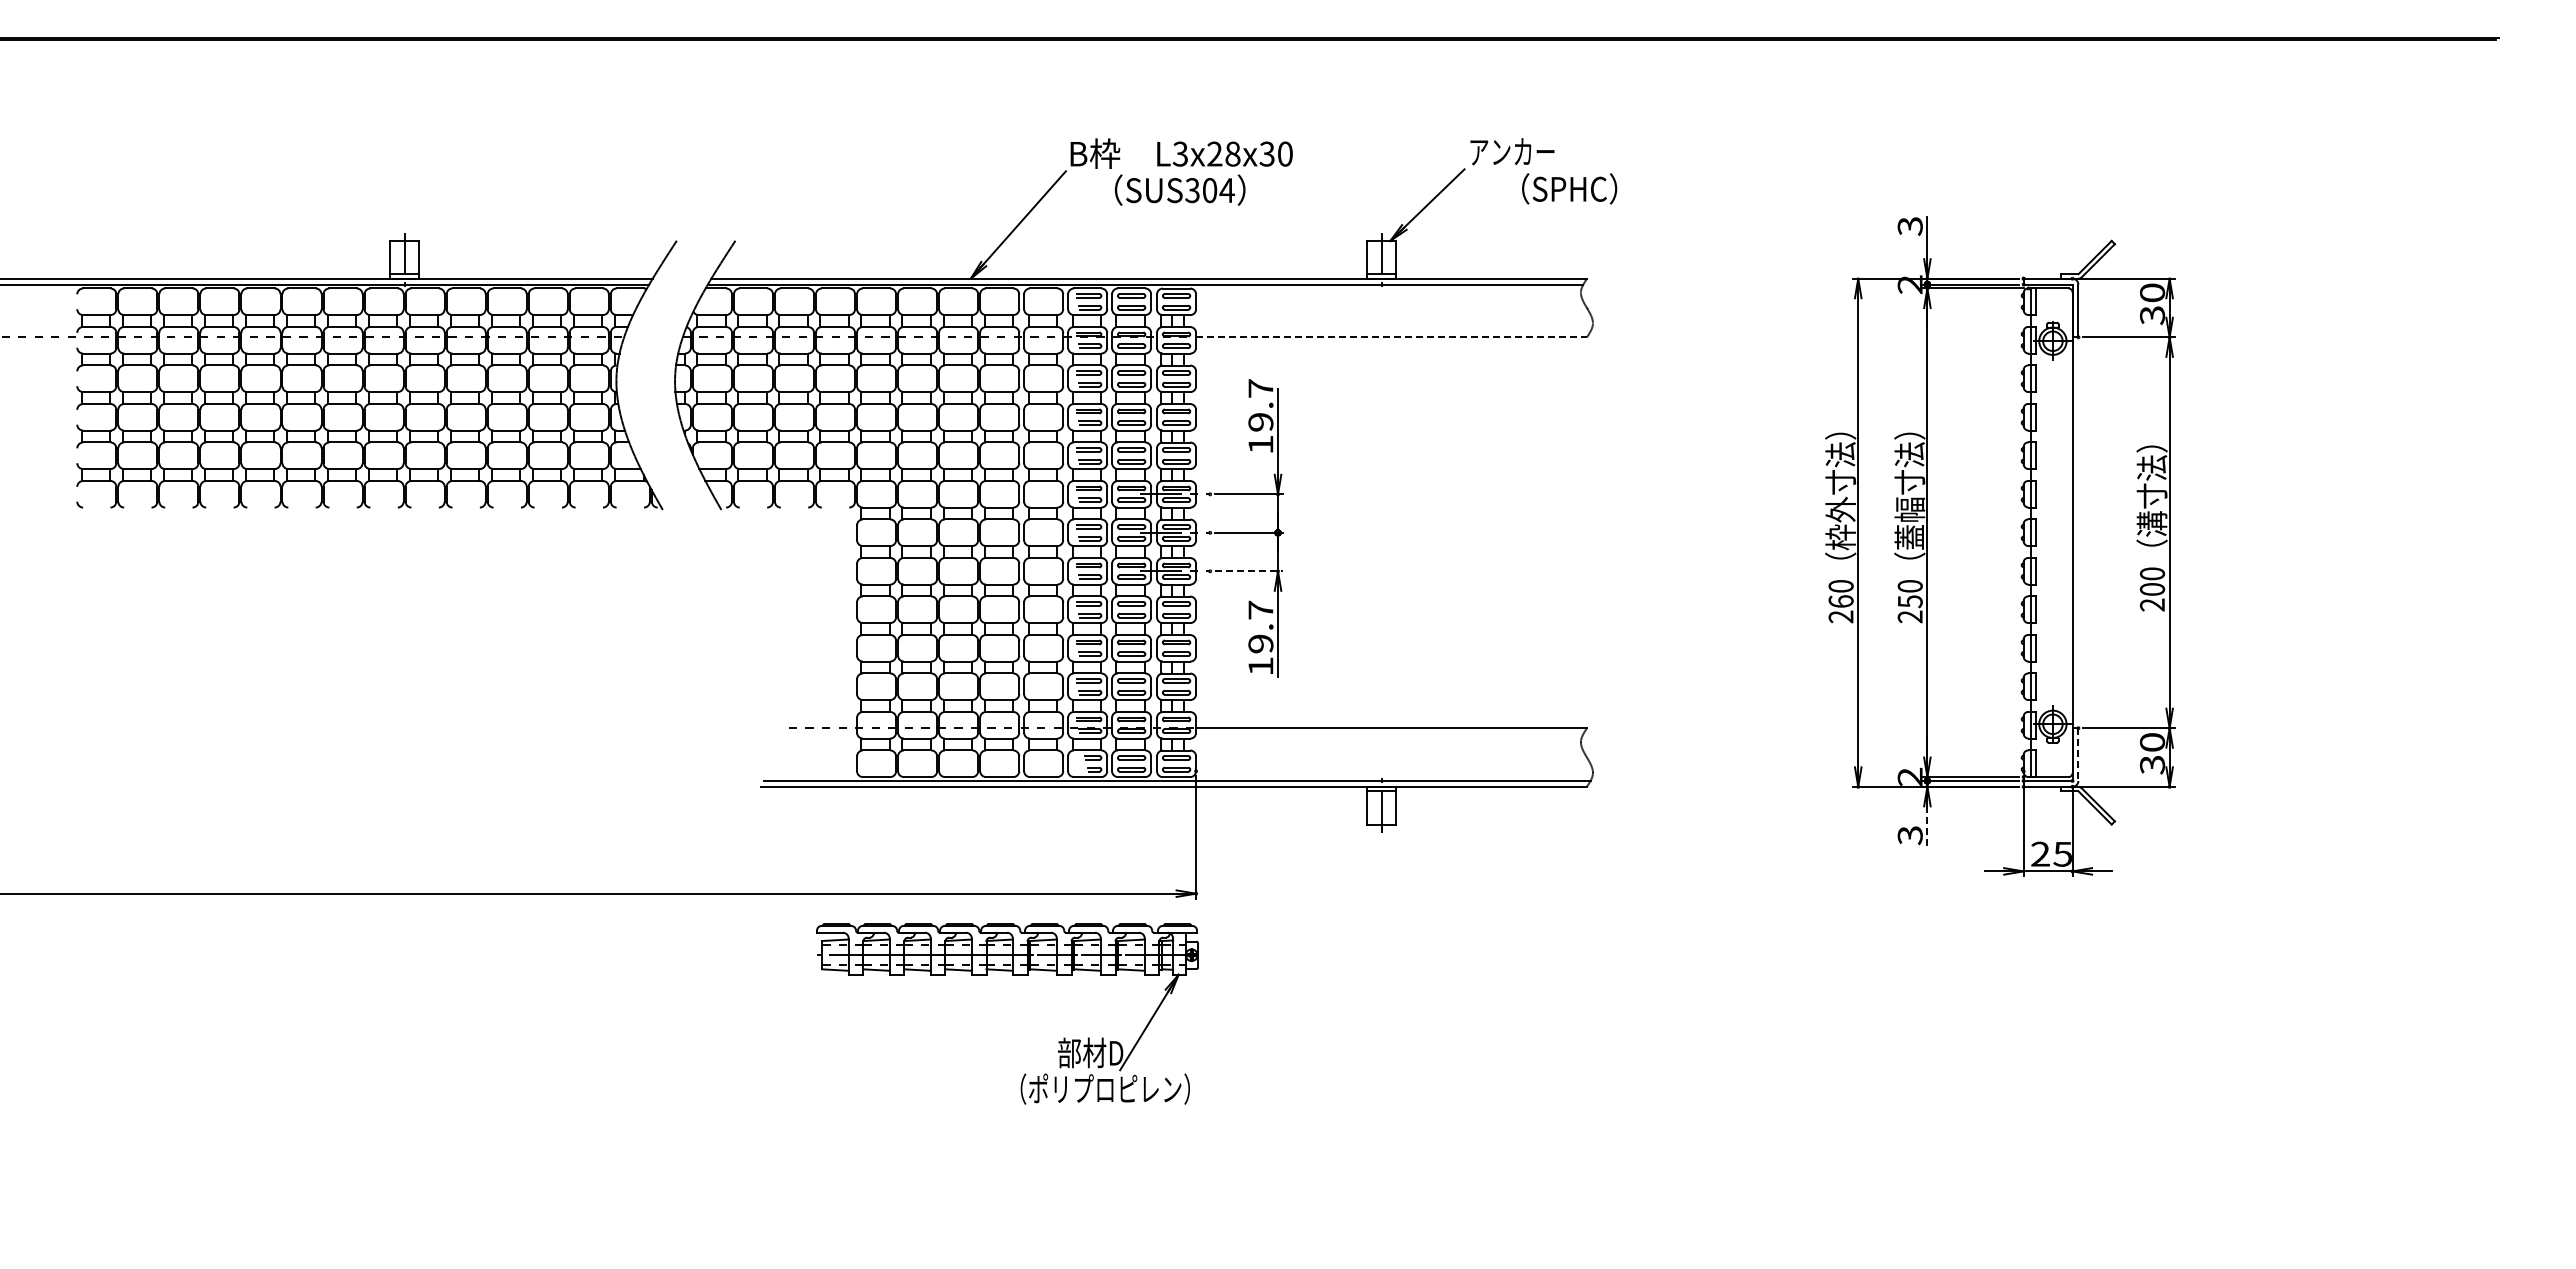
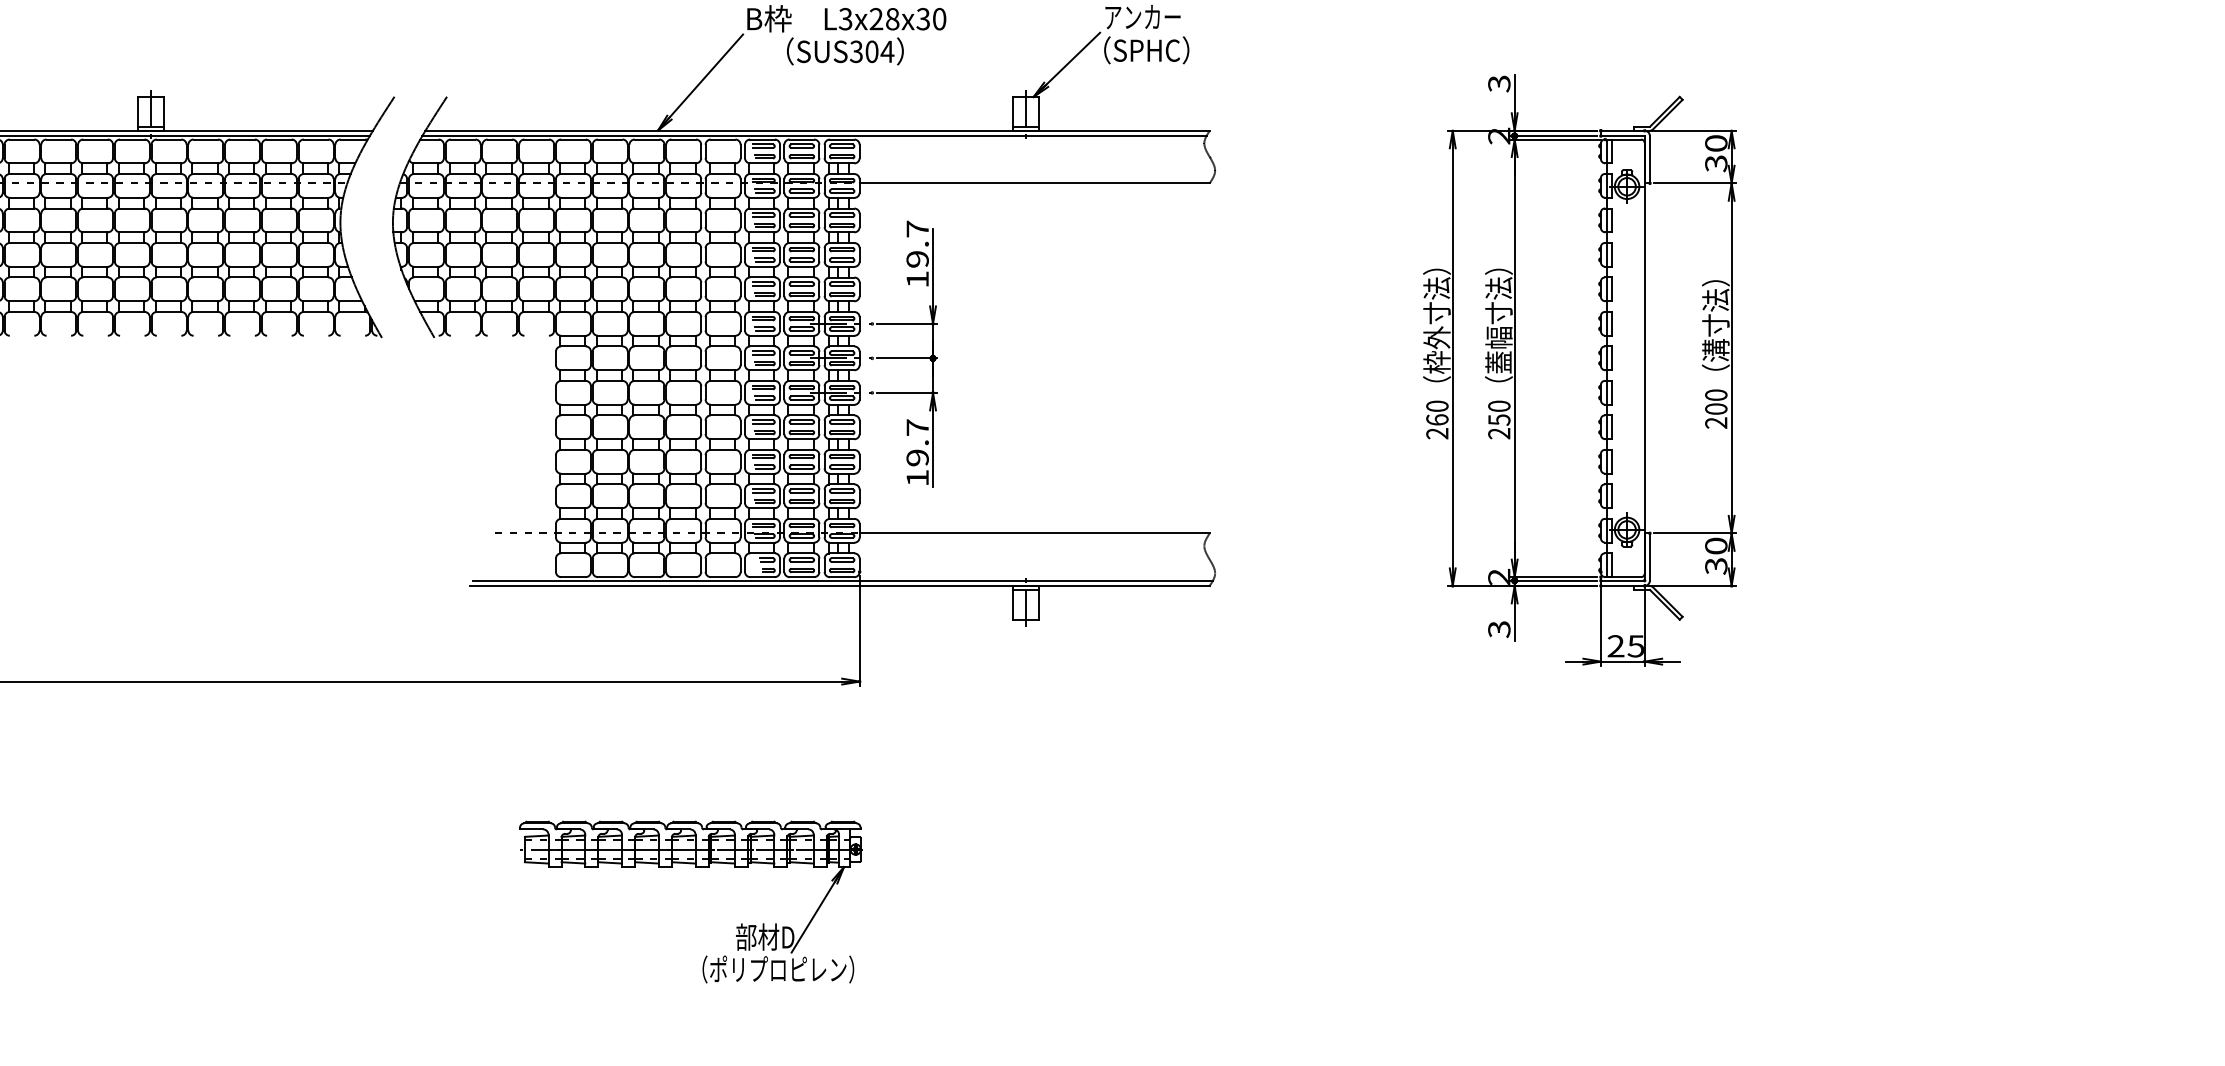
text: (1569, 188) -> (1146, 49), moved
line: (1392, 337) -> (1035, 183), dashed -> solid
line: (1249, 571) -> (907, 393), dashed -> solid
line: (2078, 755) -> (1650, 557), dashed -> solid
line: (1927, 828) -> (1514, 623), dashed -> solid
part: (1012, 975) -> (695, 867), moved

